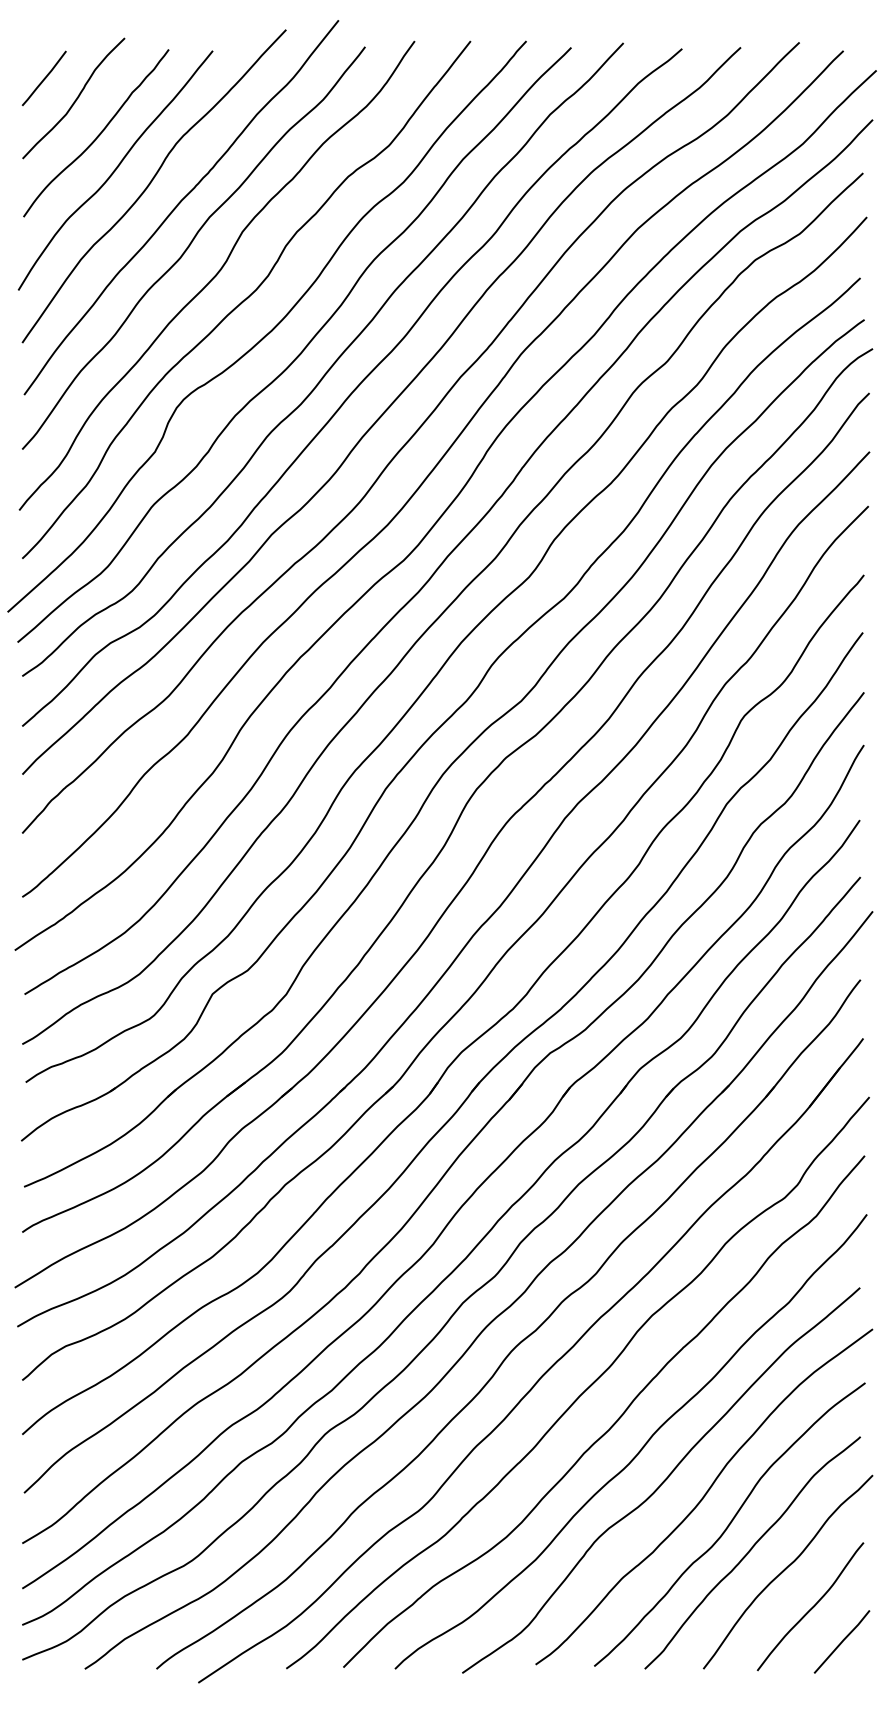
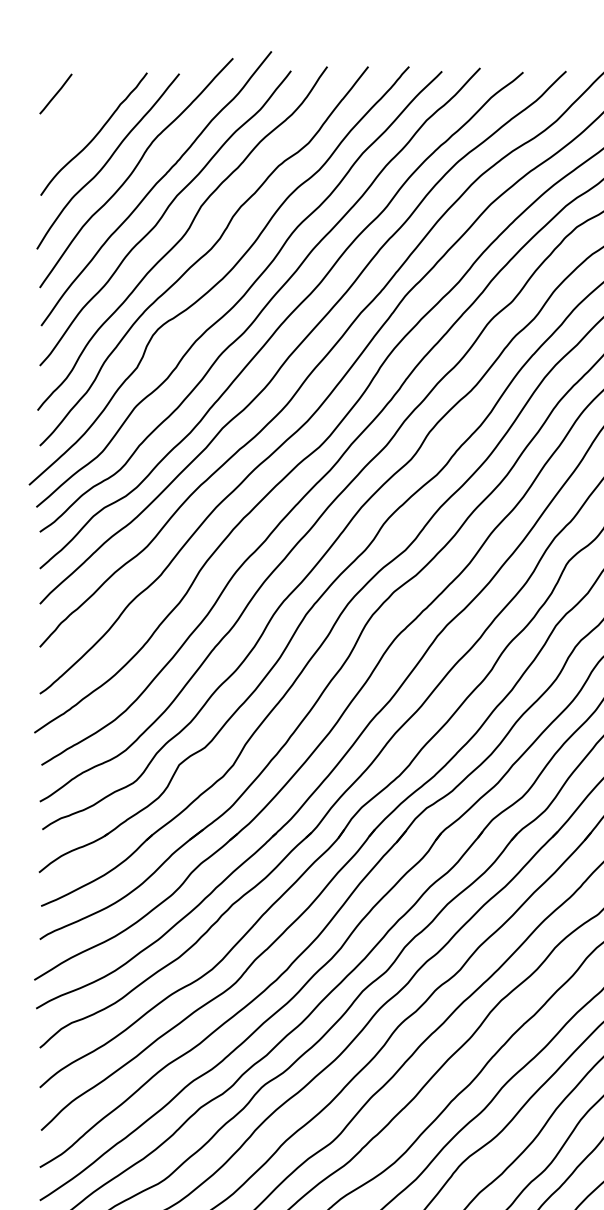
curve: (75, 99) -> (78, 109), removed

